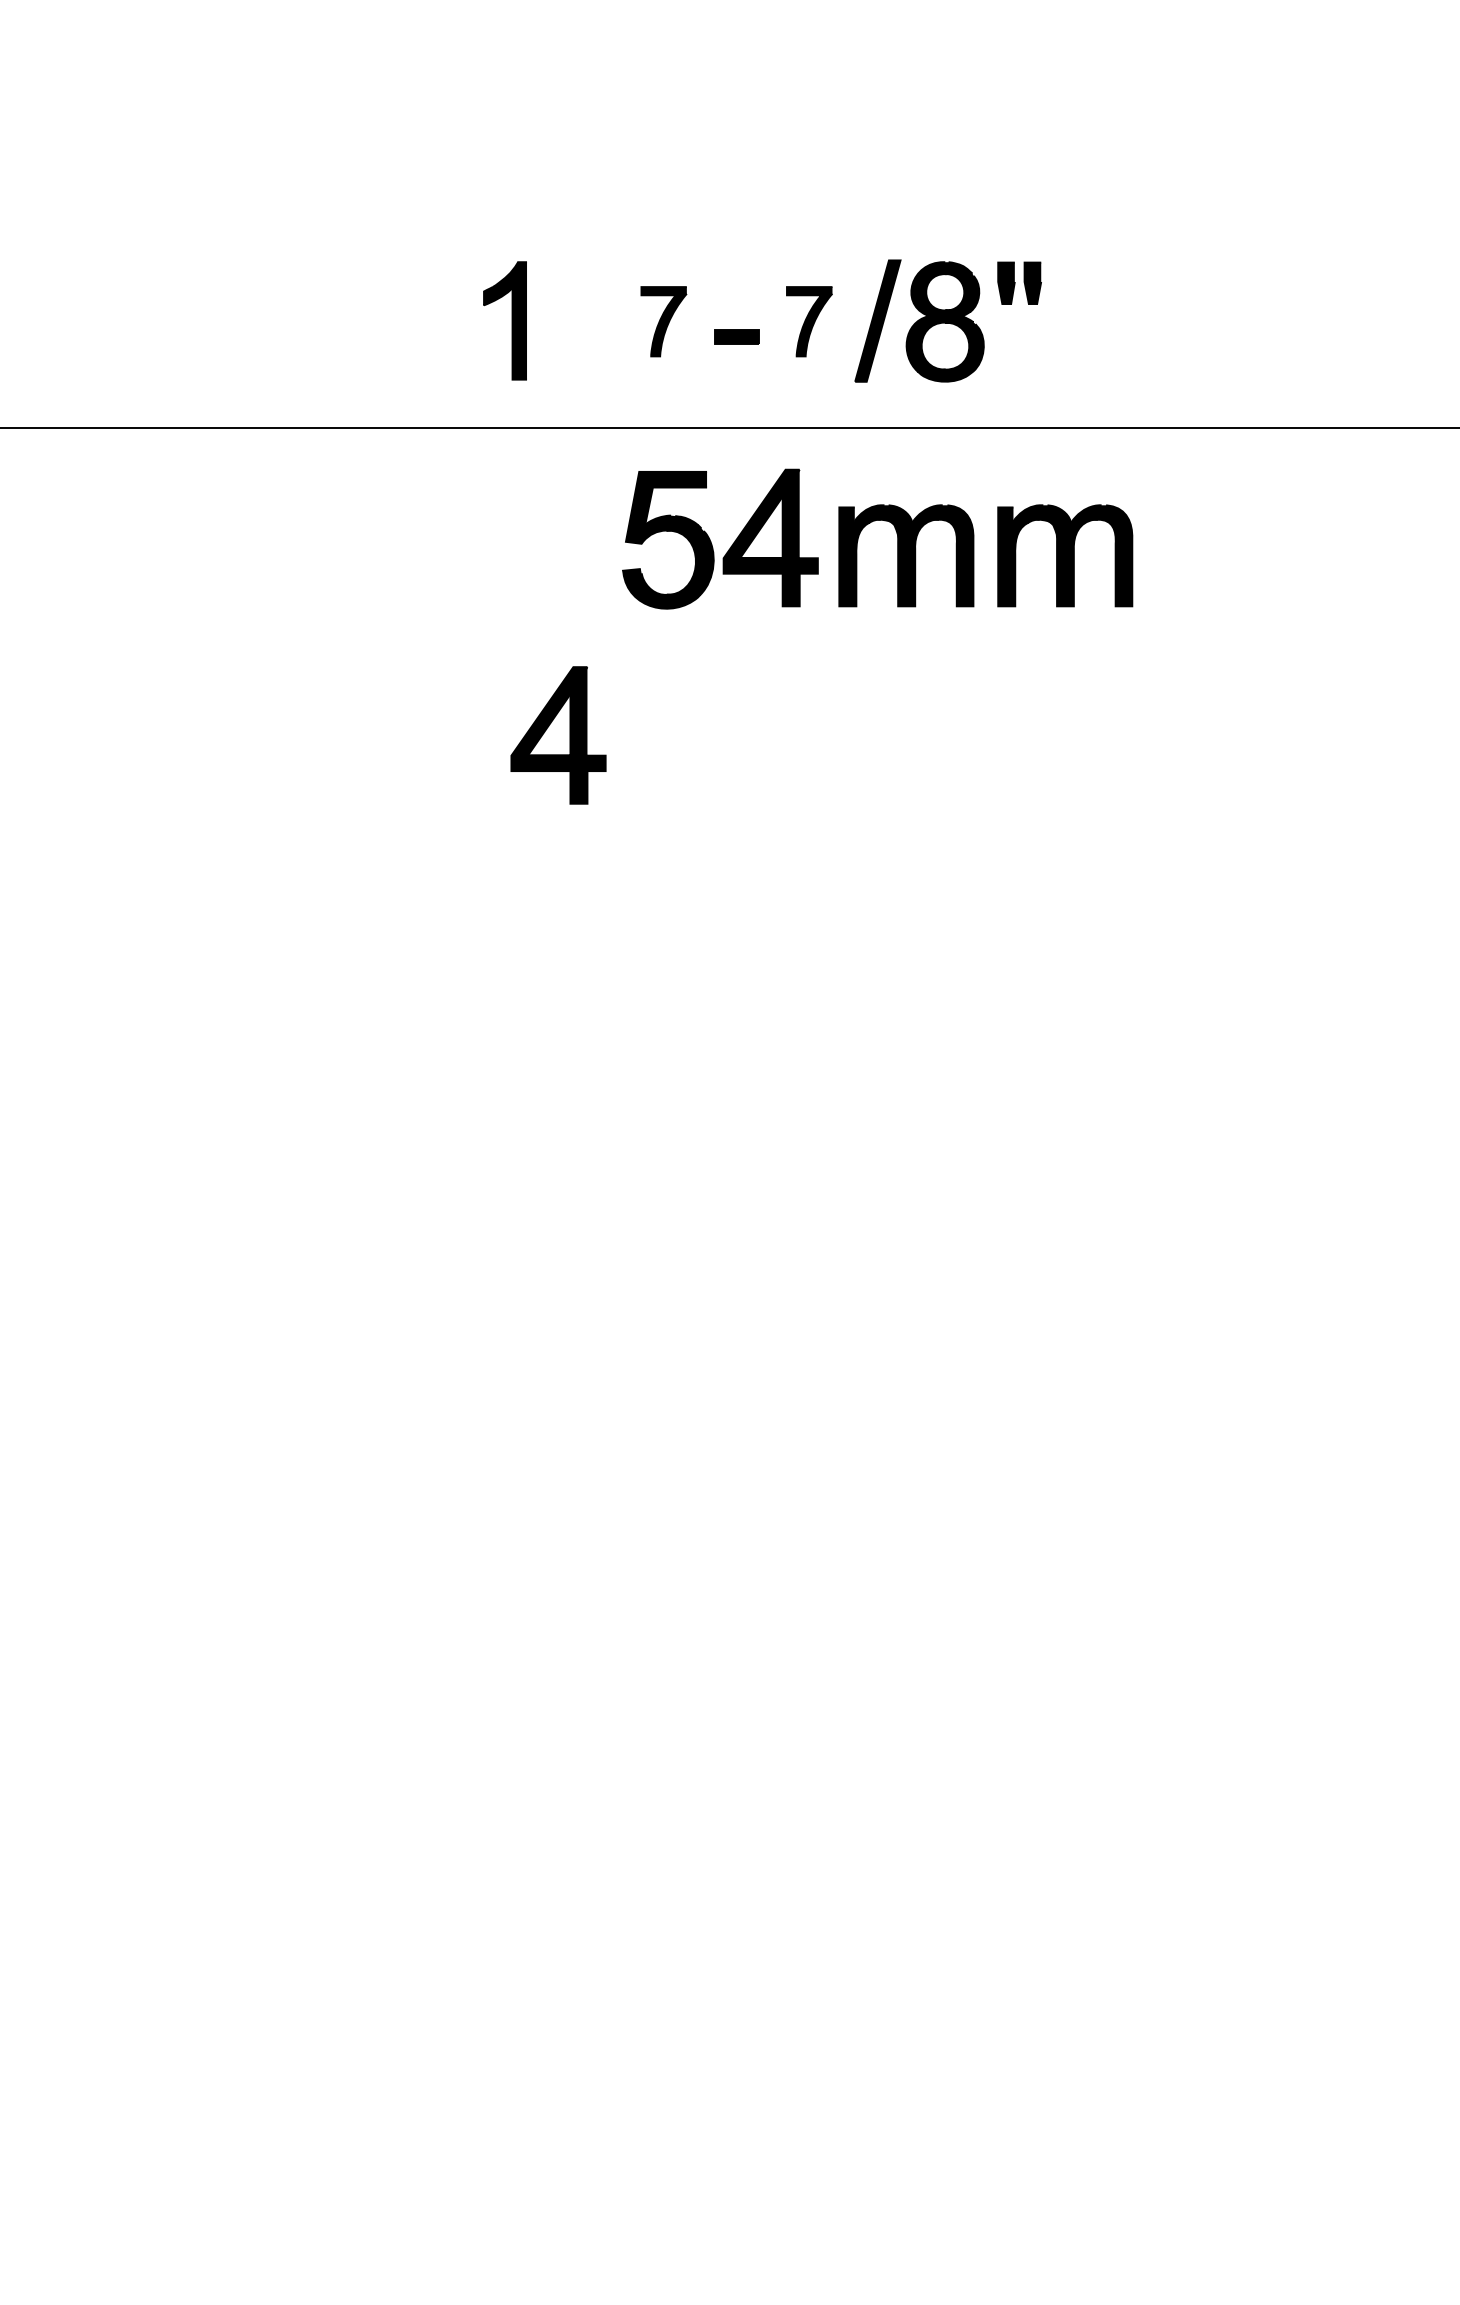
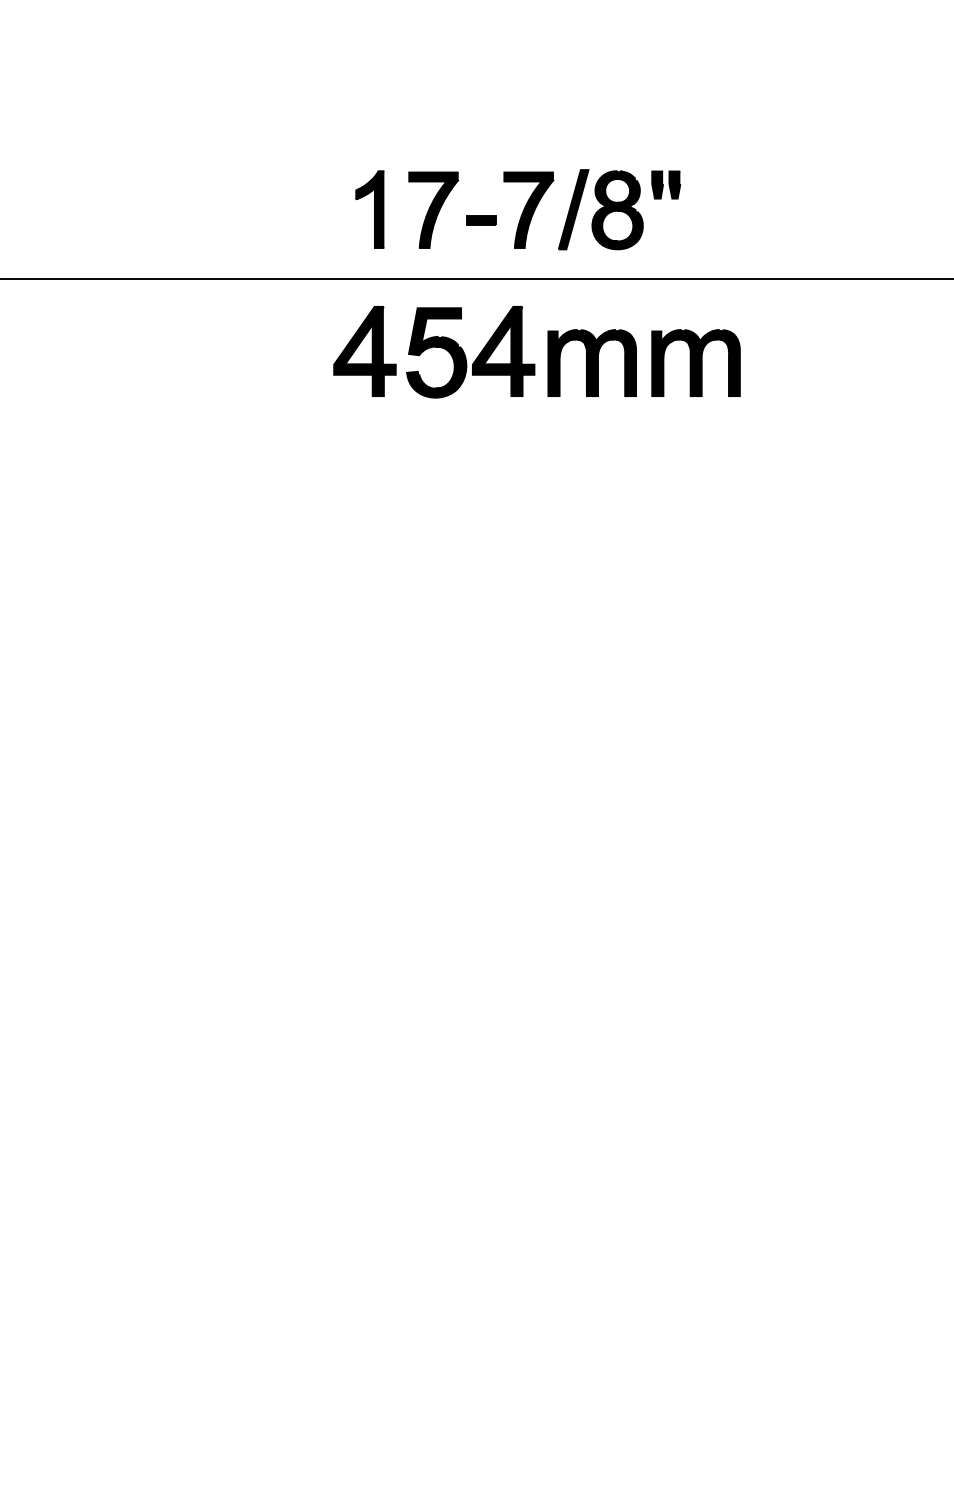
part: (504, 320) -> (369, 209), moved
part: (663, 320) -> (433, 209), size x1.67
part: (808, 320) -> (528, 209), size x1.67
part: (557, 735) -> (364, 351), moved

